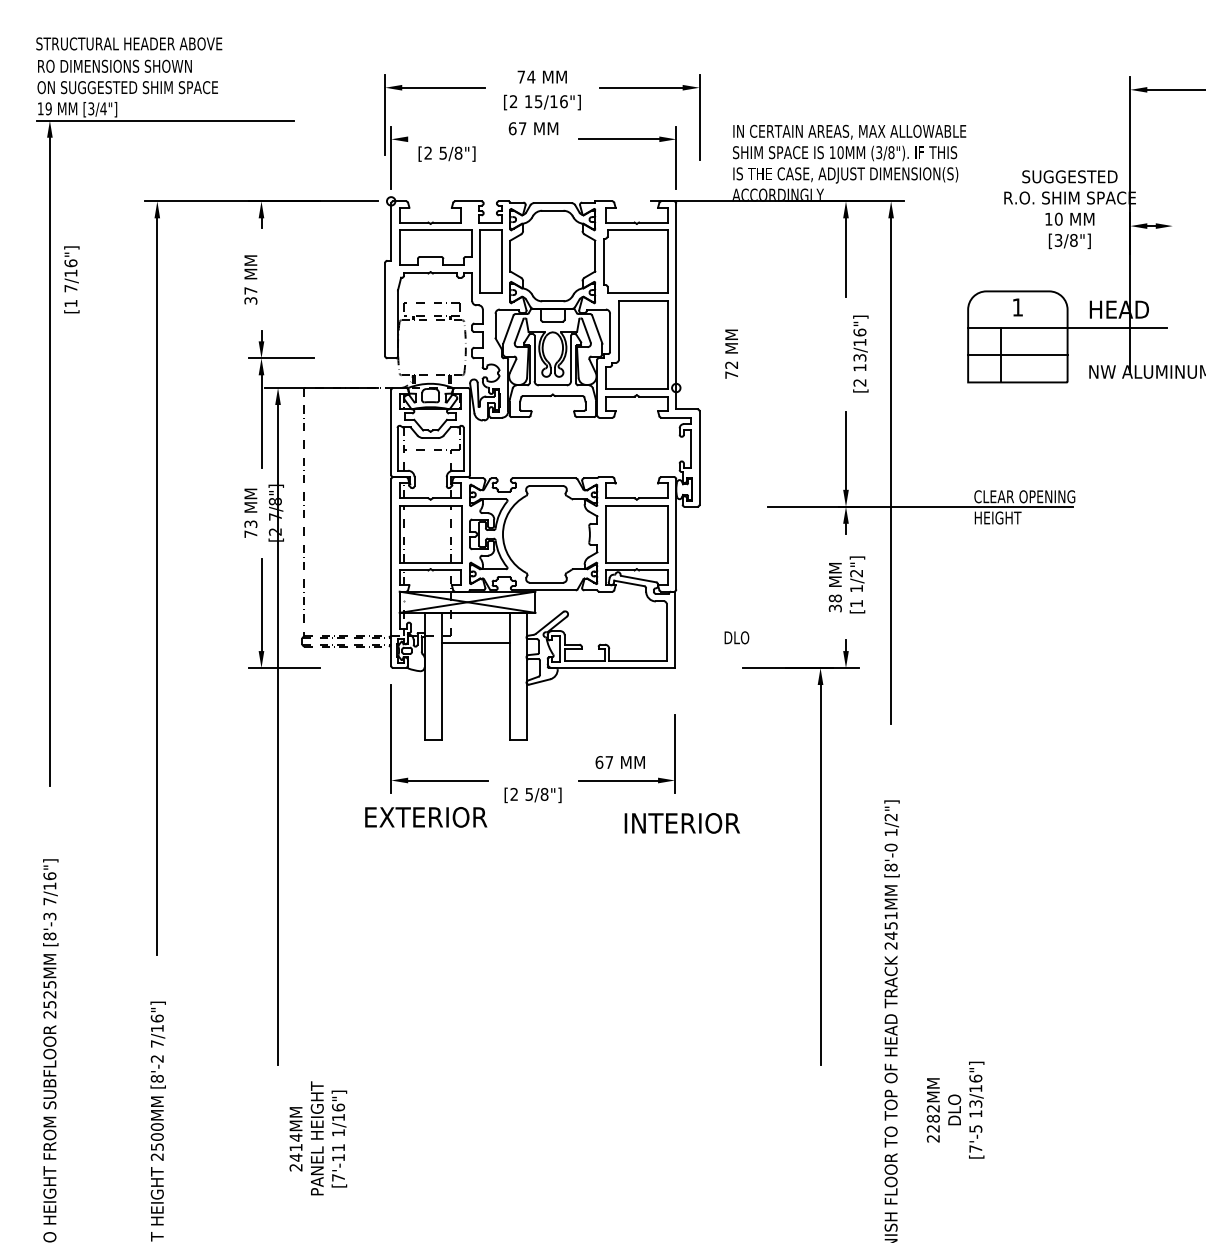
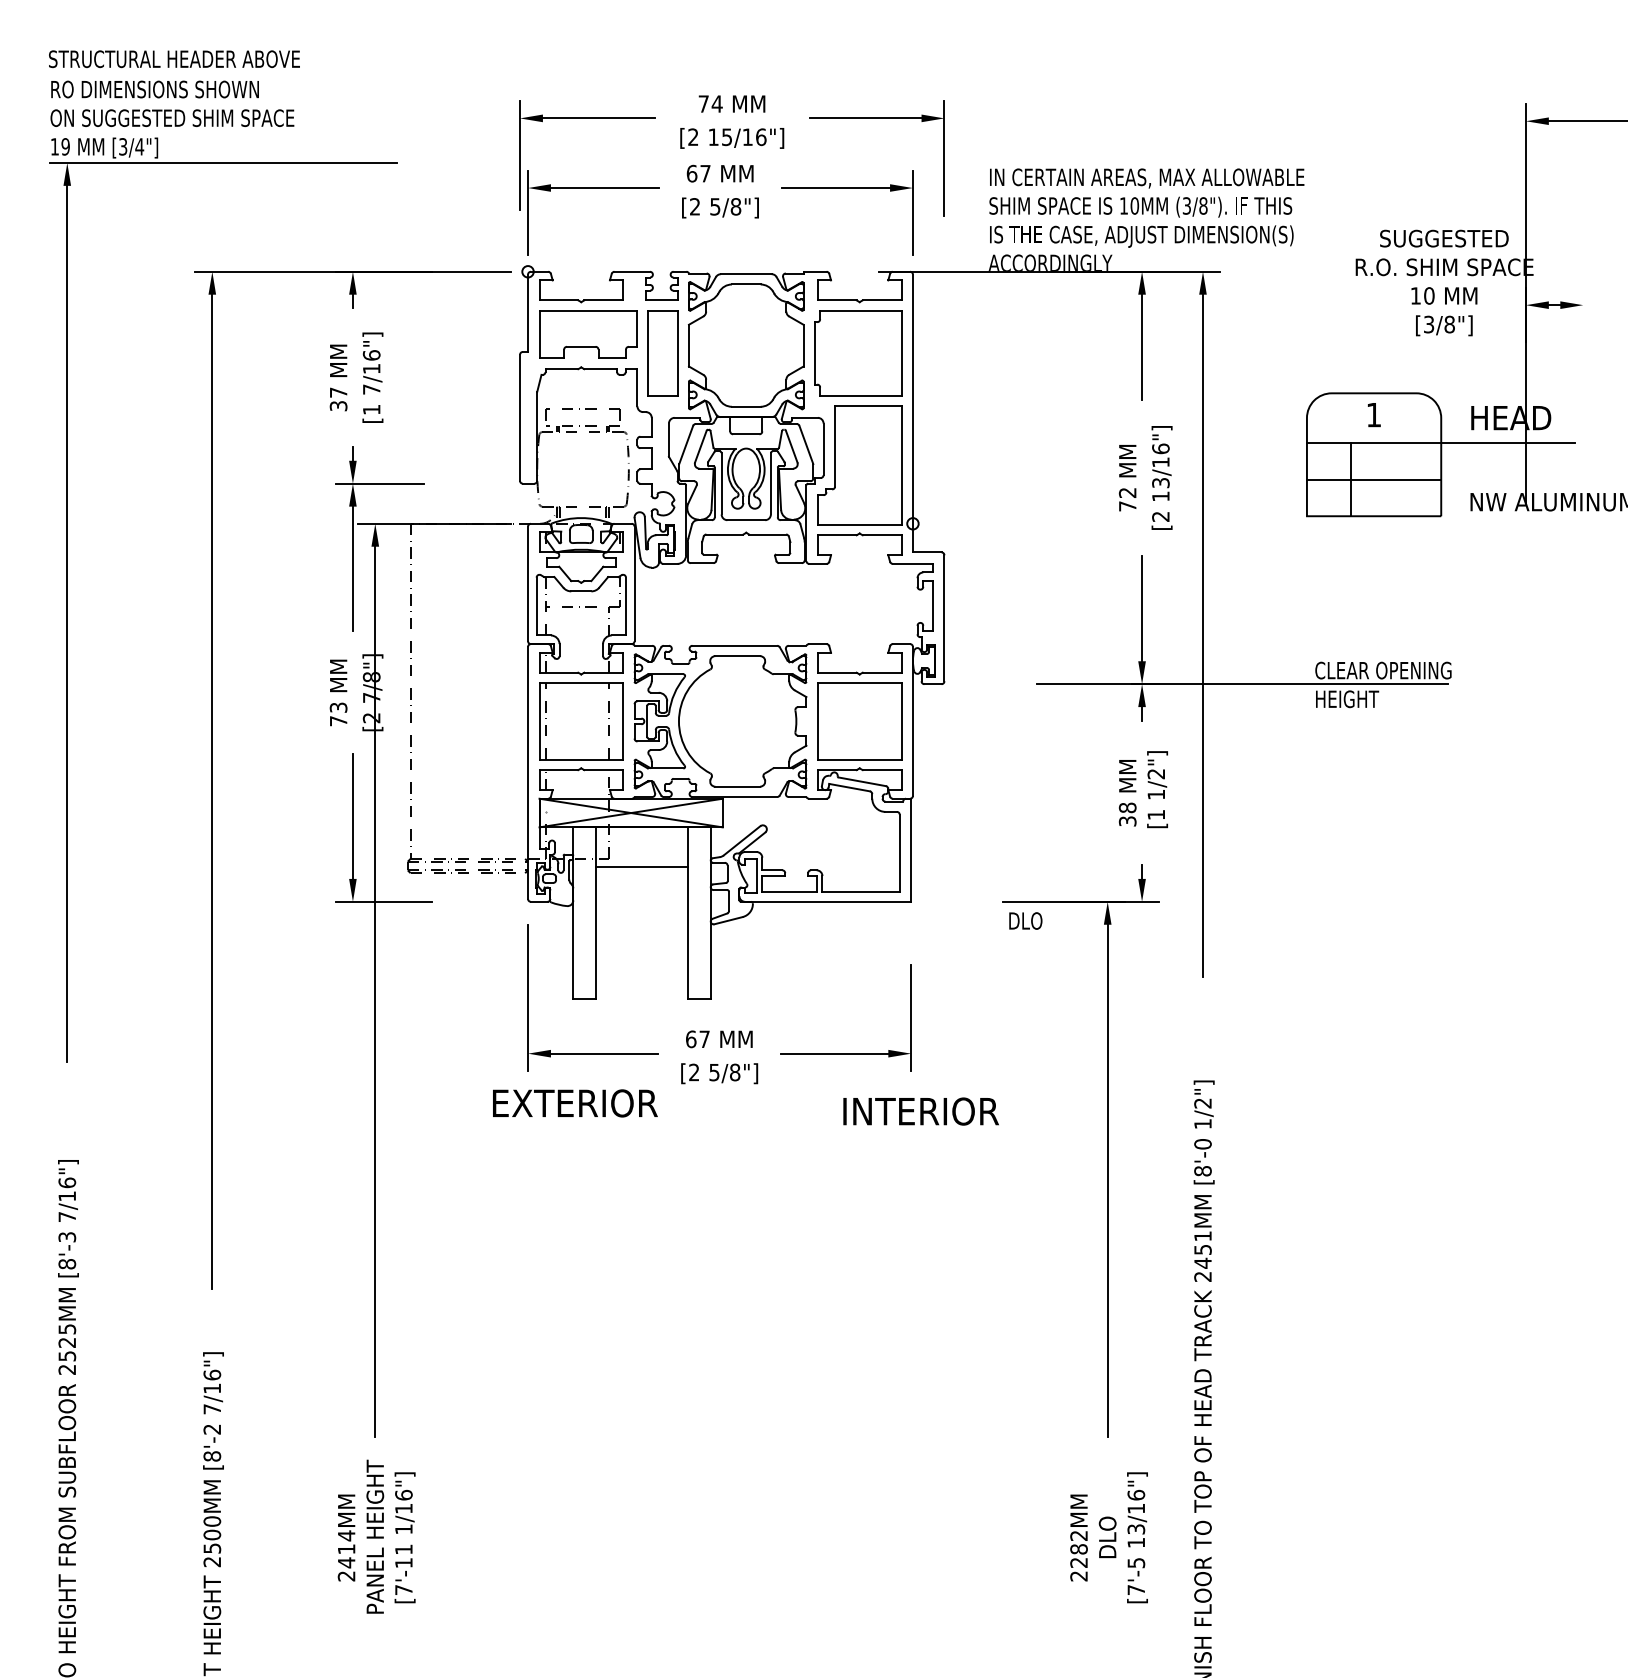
line: (447, 139) -> (604, 188), added
text: (447, 153) -> (720, 207), moved
text: (71, 279) -> (372, 377), moved
text: (731, 354) -> (1127, 478), moved
text: (736, 637) -> (1025, 920), moved
text: (620, 762) -> (719, 1039), moved
text: (955, 1109) -> (1108, 1537), moved
text: (318, 1138) -> (376, 1536), moved

